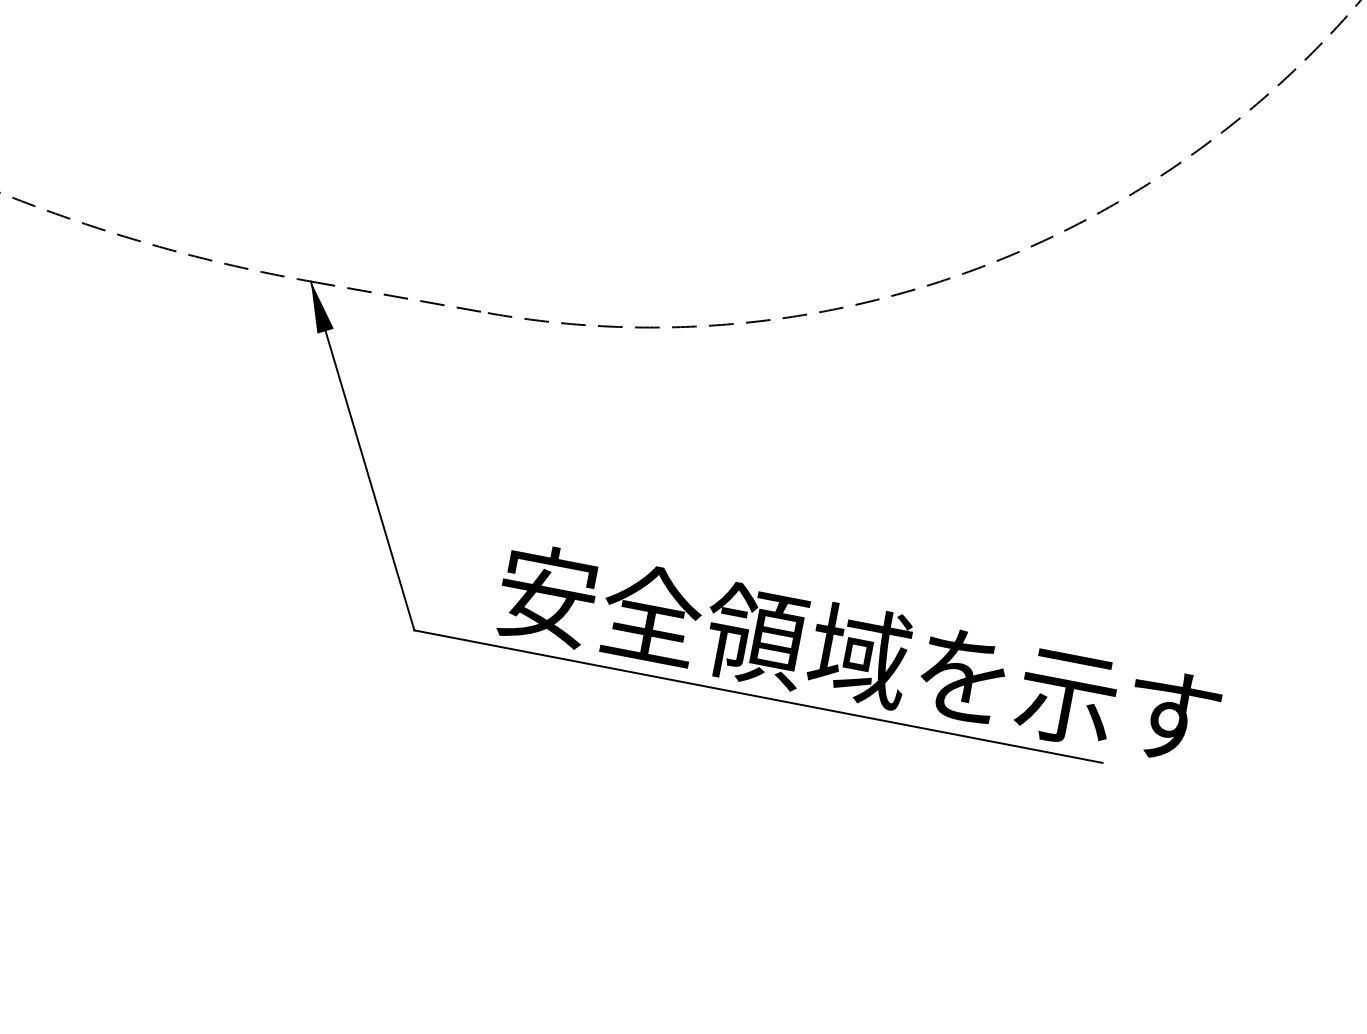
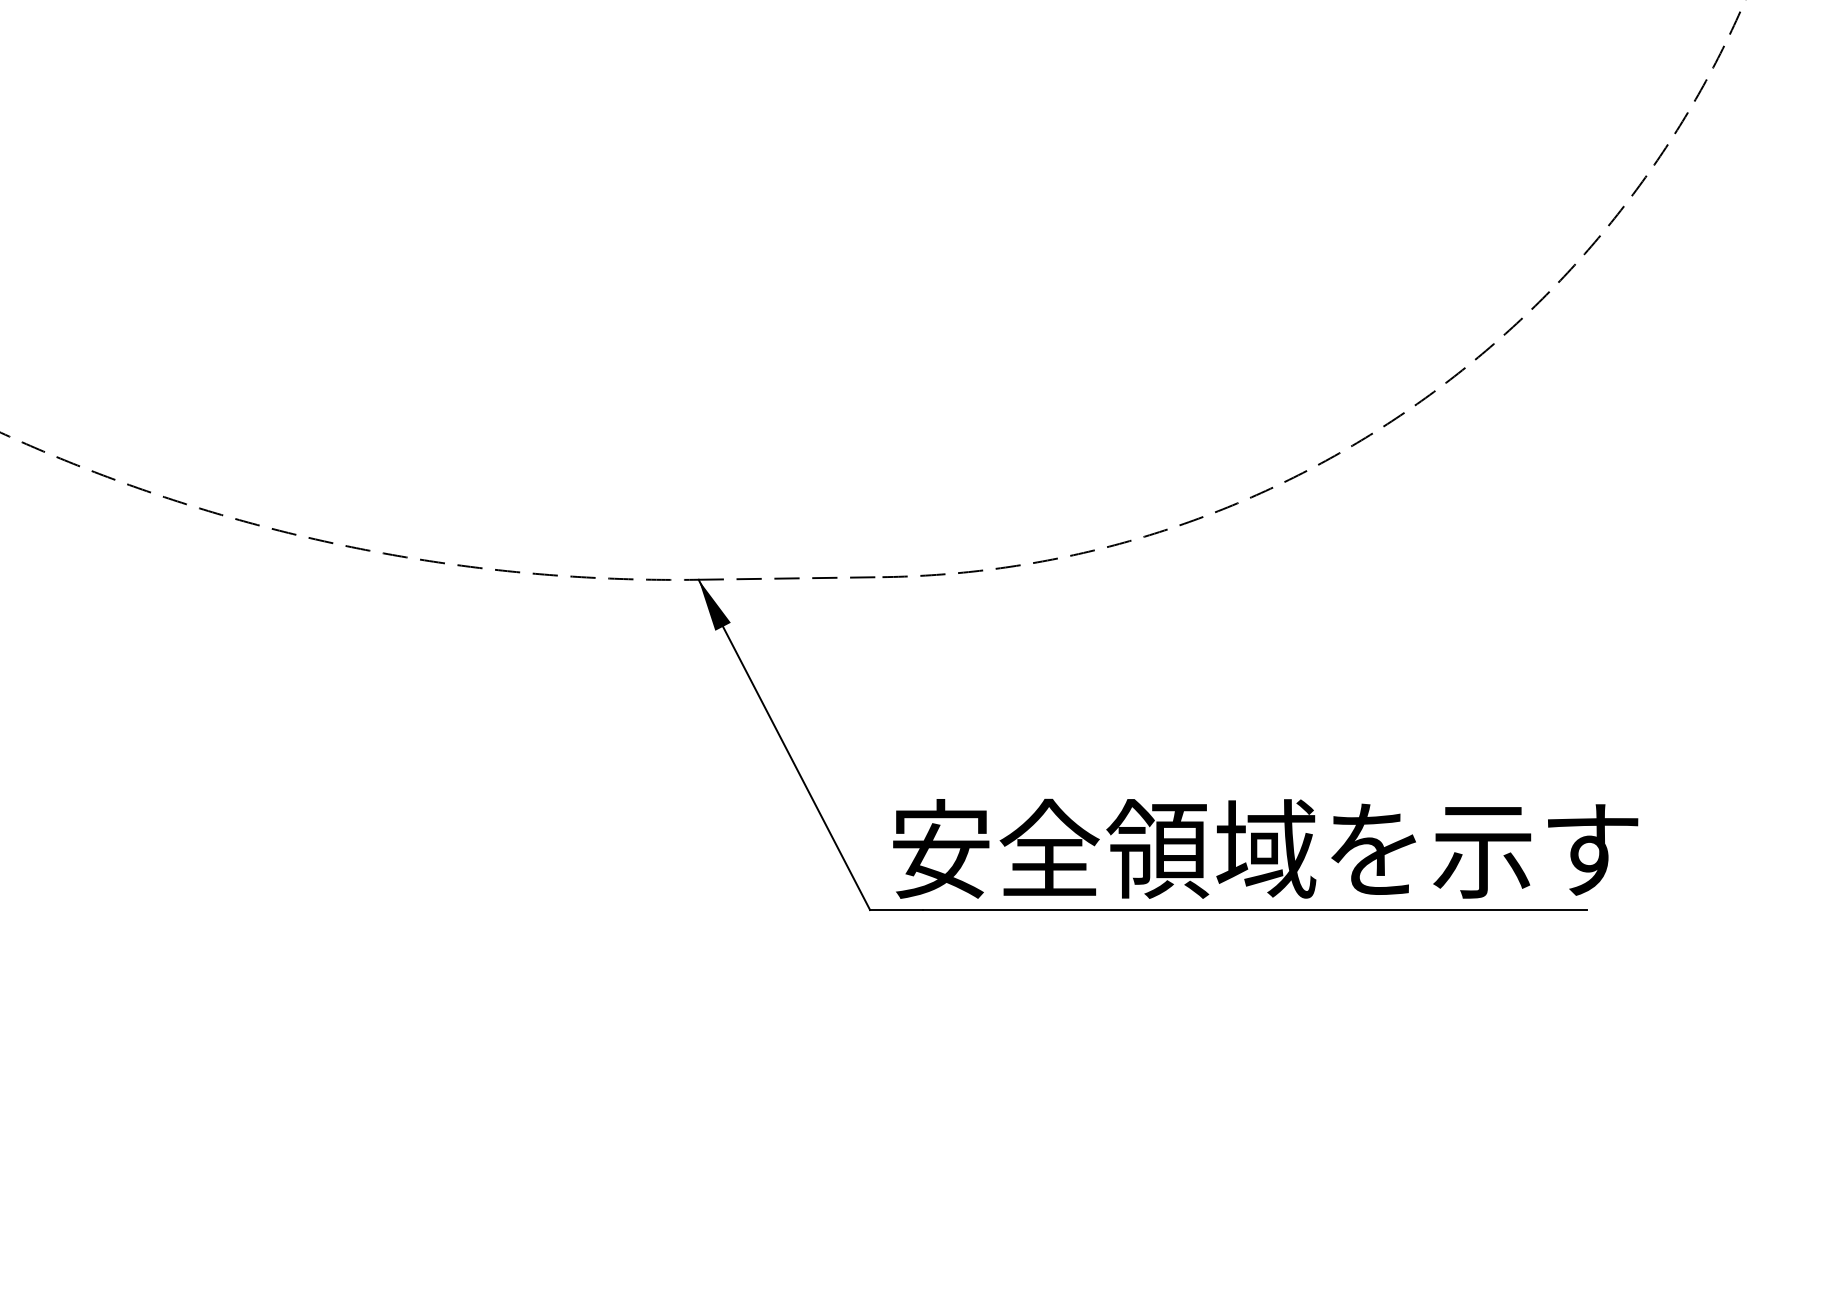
text: (859, 654) -> (1265, 848), moved

